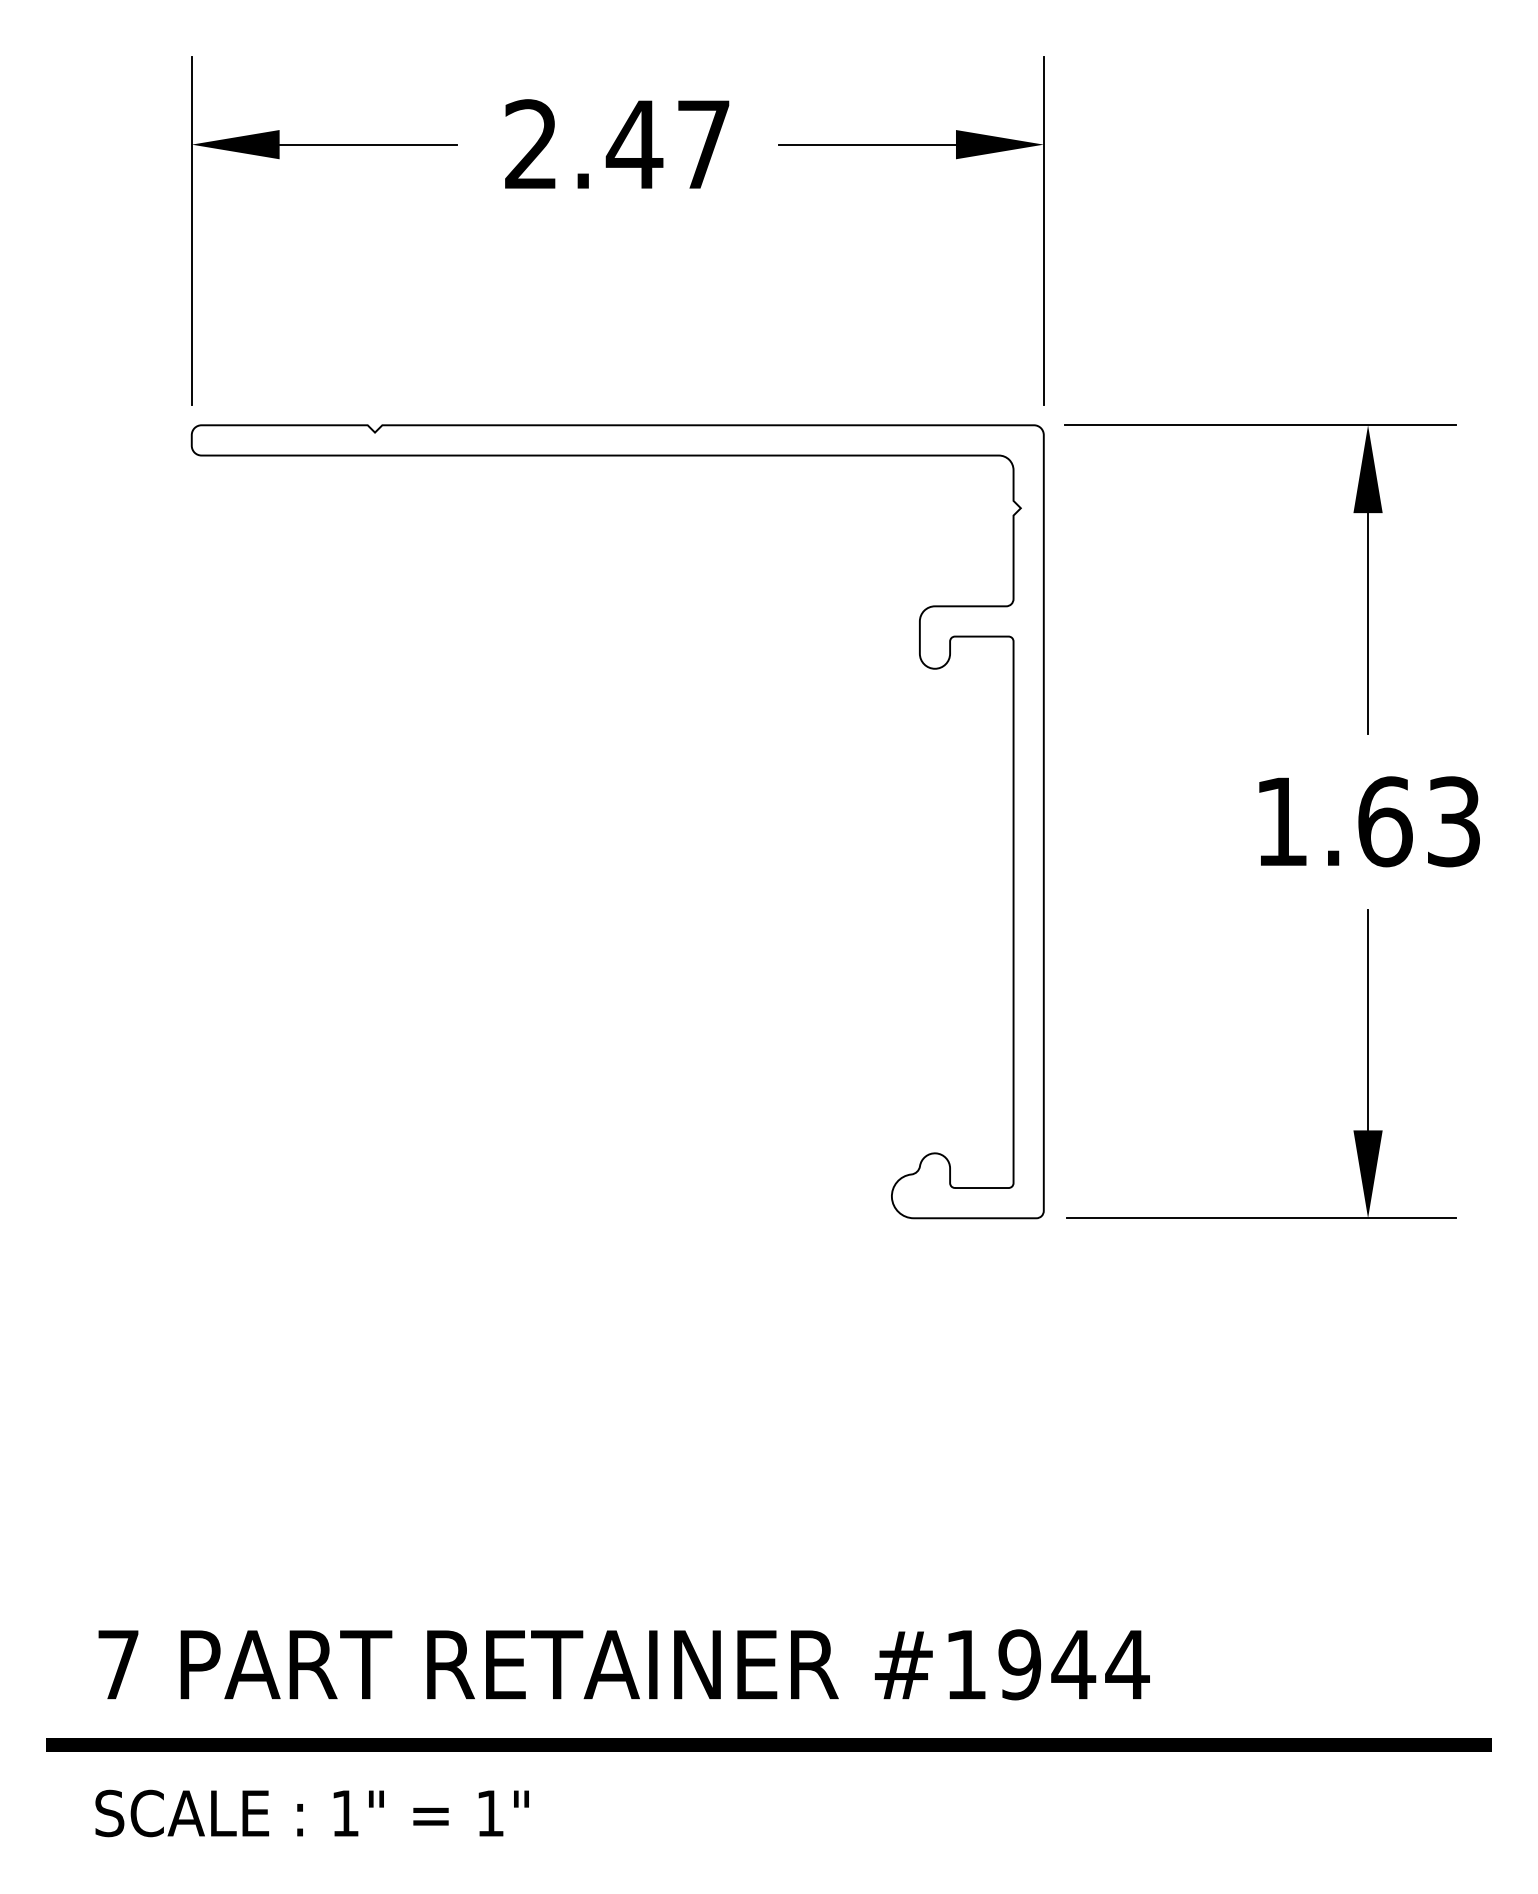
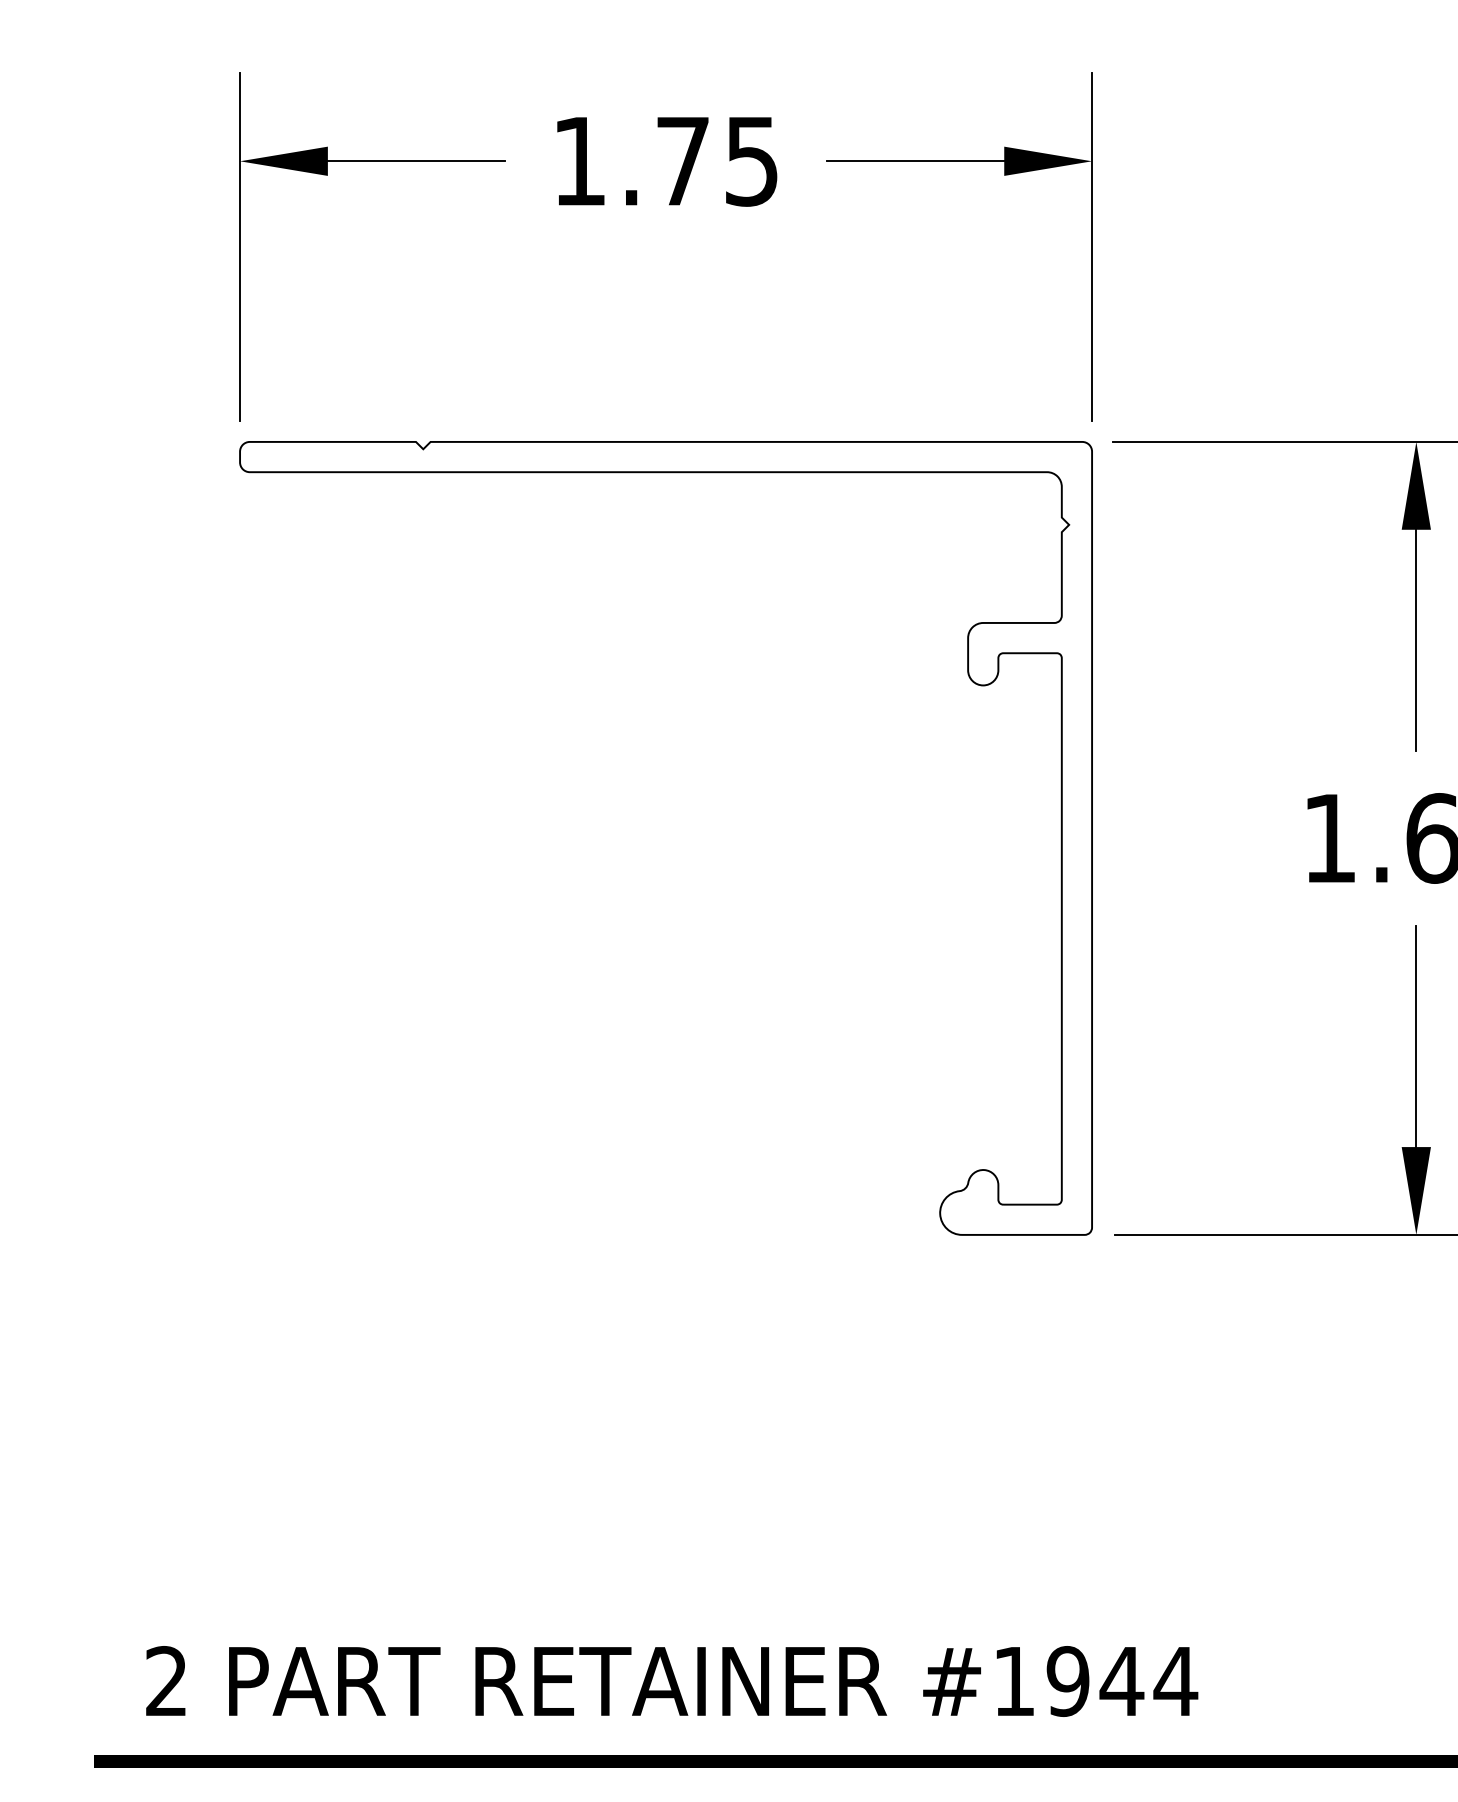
text: (617, 144) -> (665, 161), 2.47 -> 1.75
text: (118, 1664) -> (166, 1681), 7 -> 2

